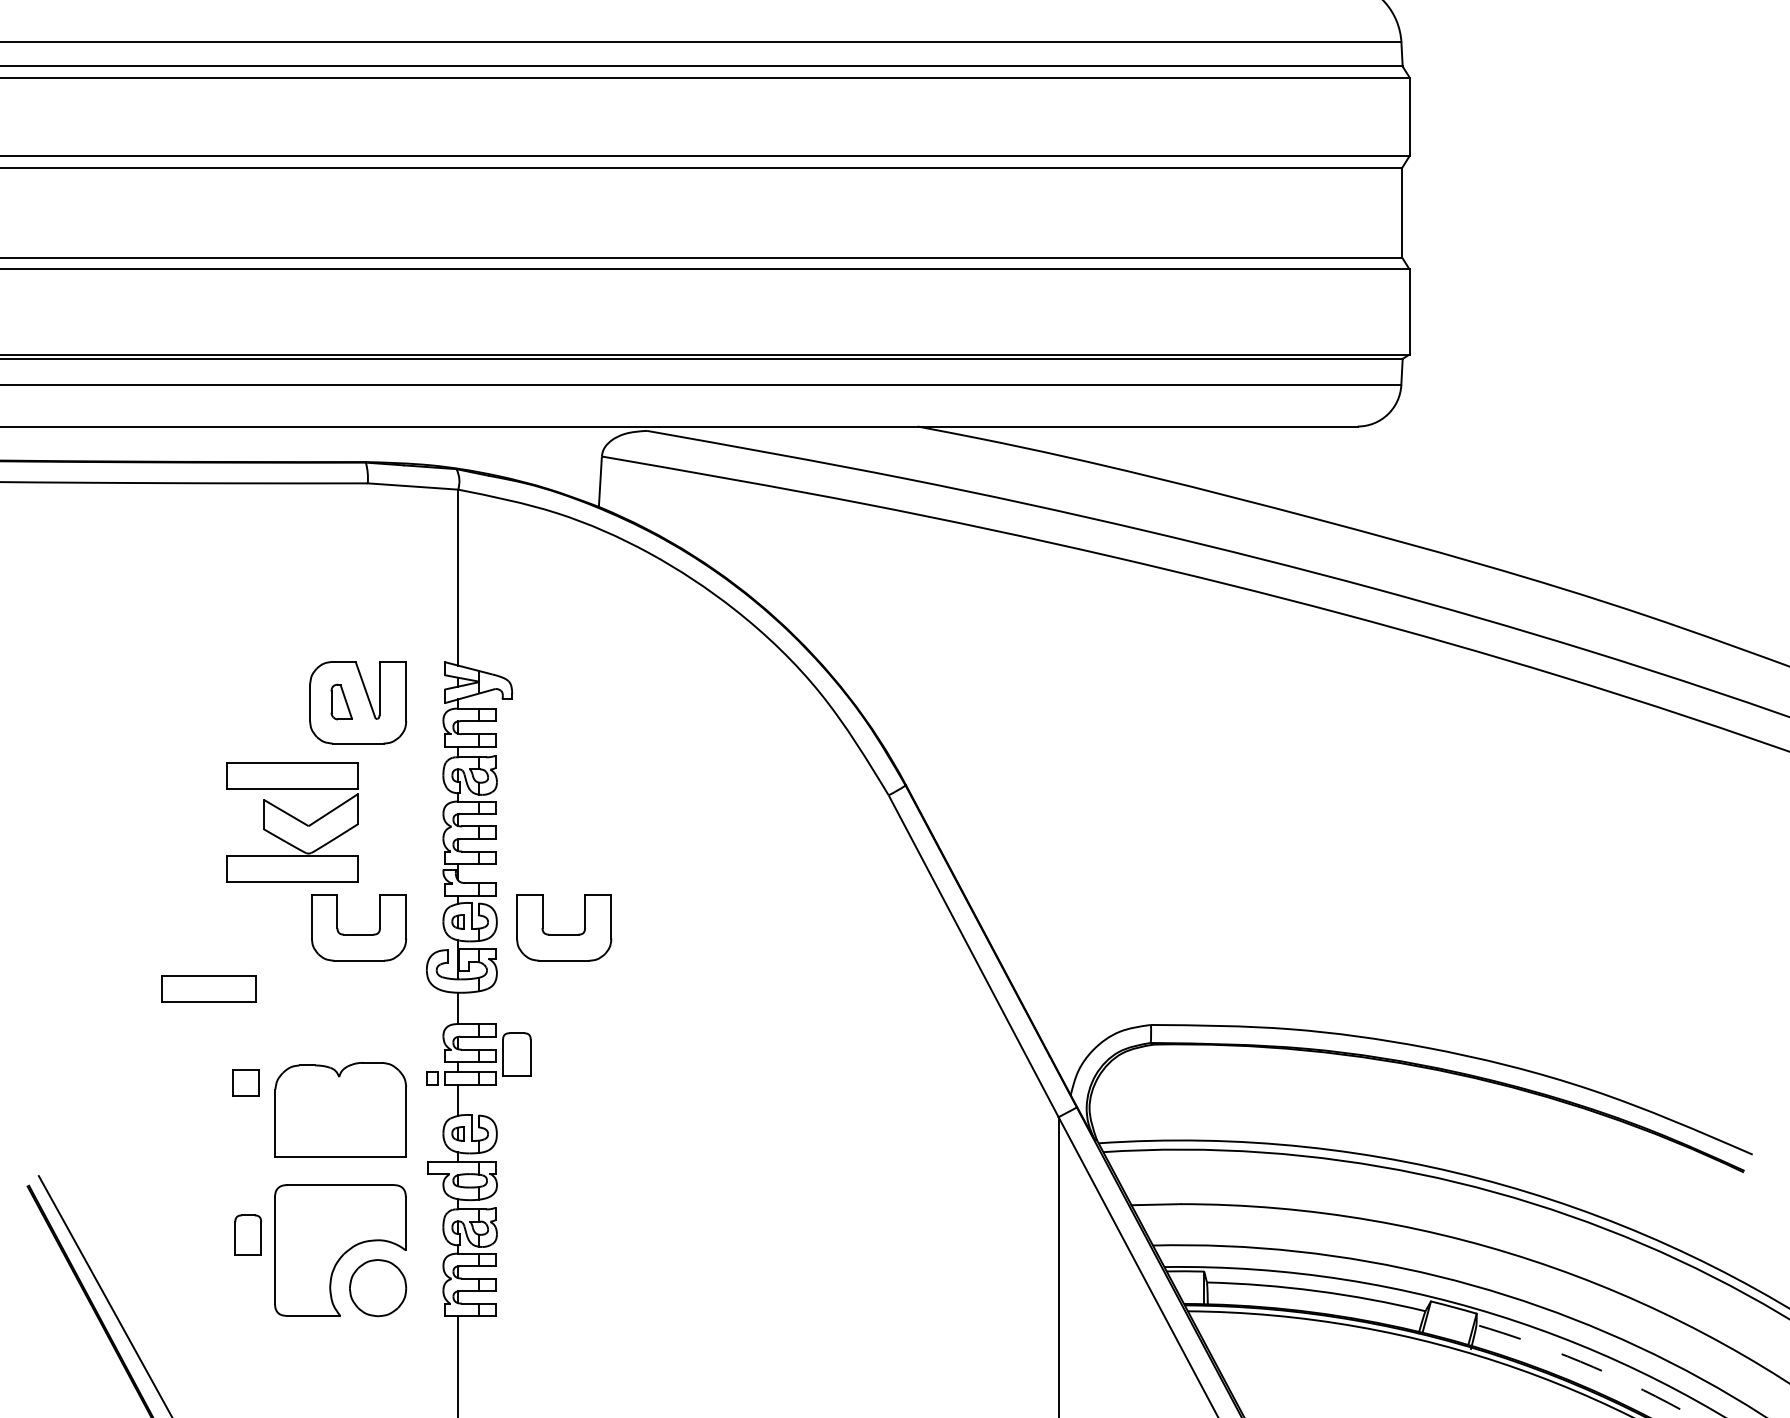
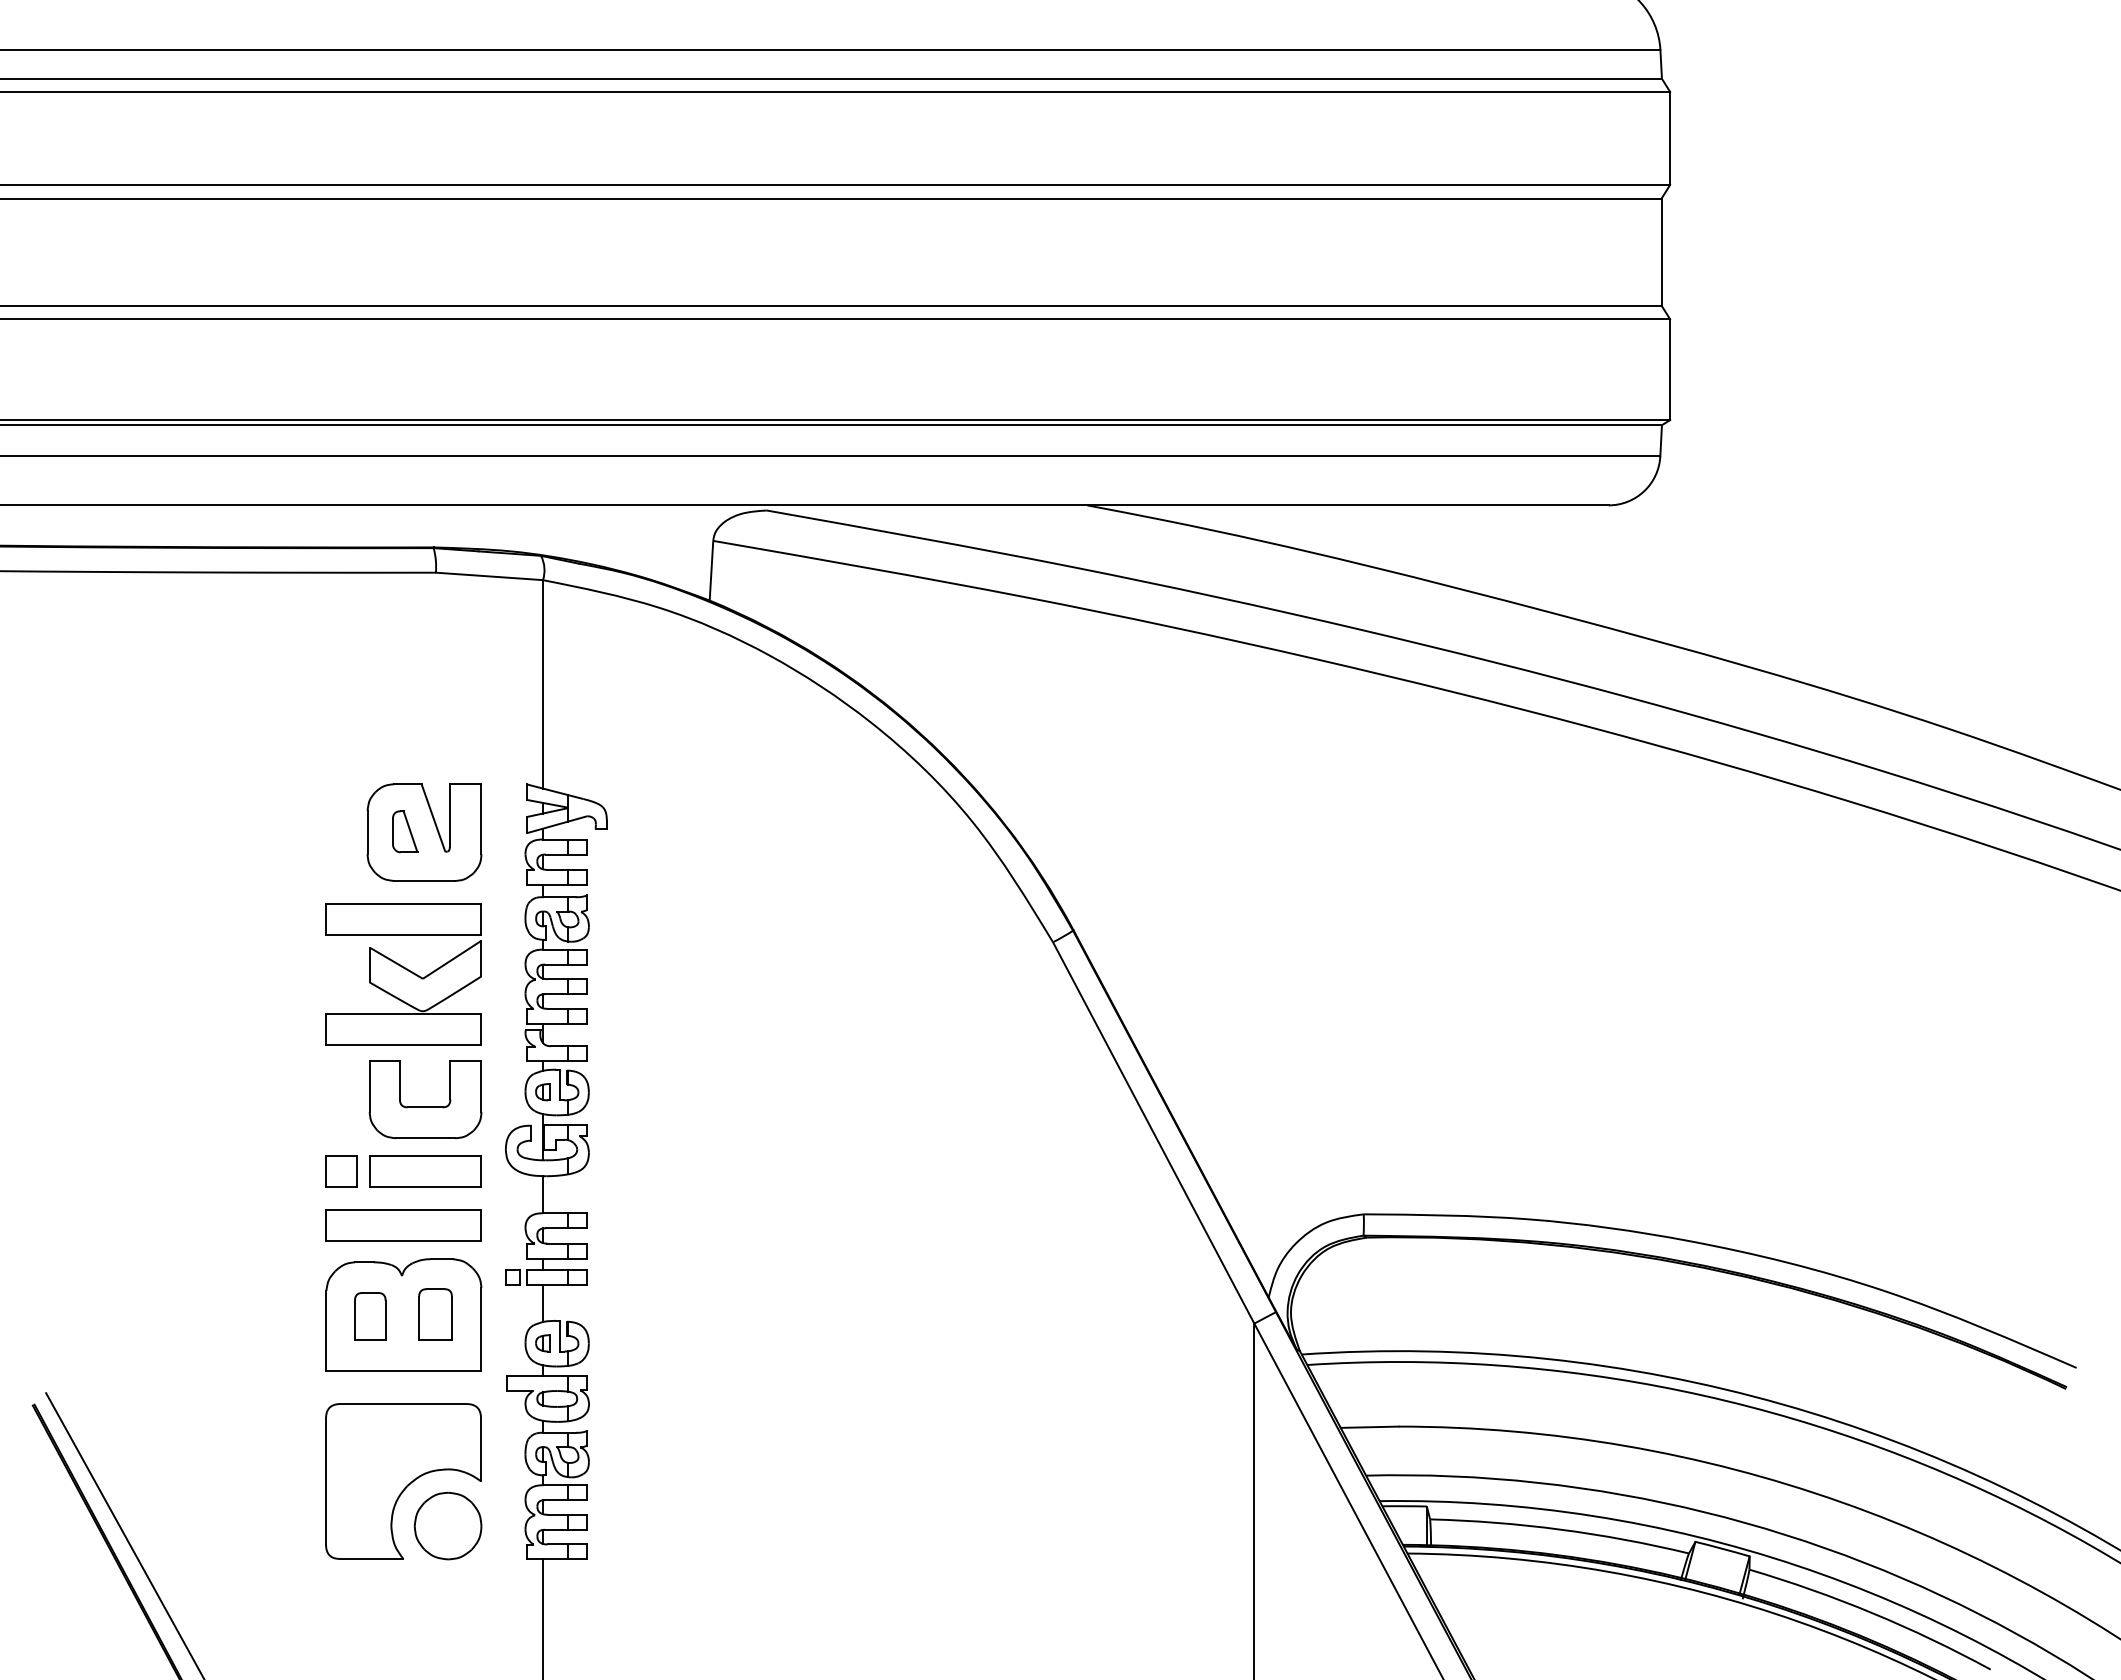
part: (292, 822) -> (403, 974), moved
part: (564, 933) -> (668, 1106), removed
part: (208, 988) -> (425, 1171), moved
part: (340, 1034) -> (403, 1225), added
part: (516, 1054) -> (435, 1314), moved
part: (245, 1083) -> (341, 1171), moved
part: (248, 1235) -> (370, 1316), moved
arc: (1580, 1361) -> (1872, 1613), dashed -> solid

